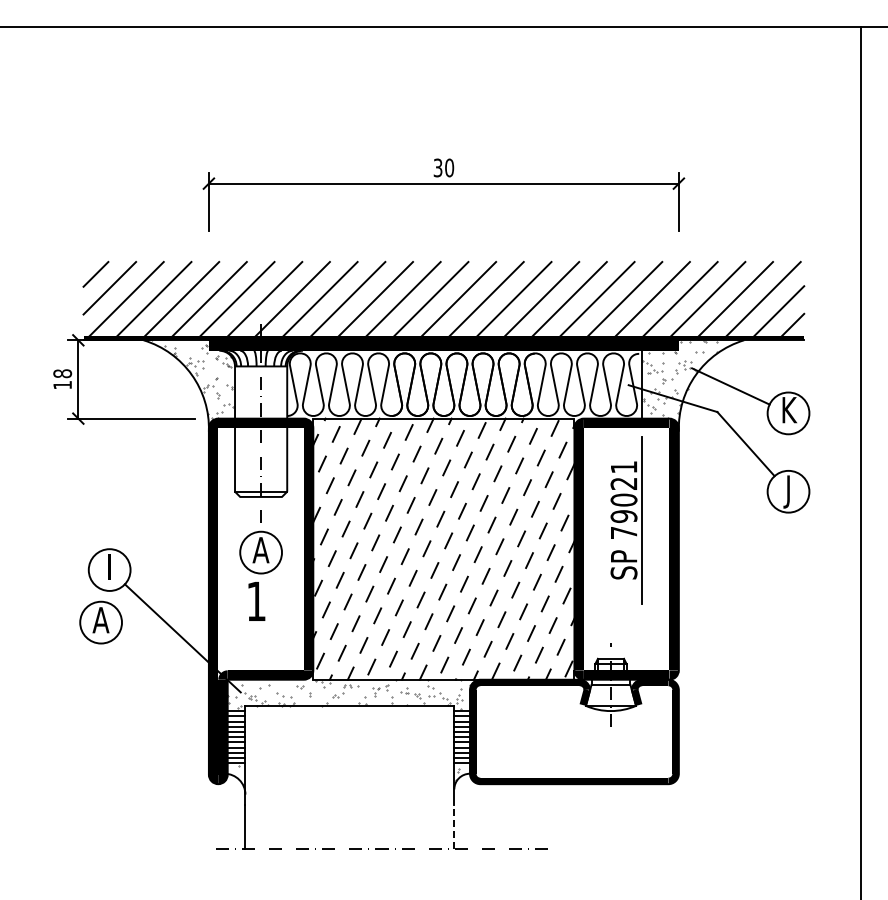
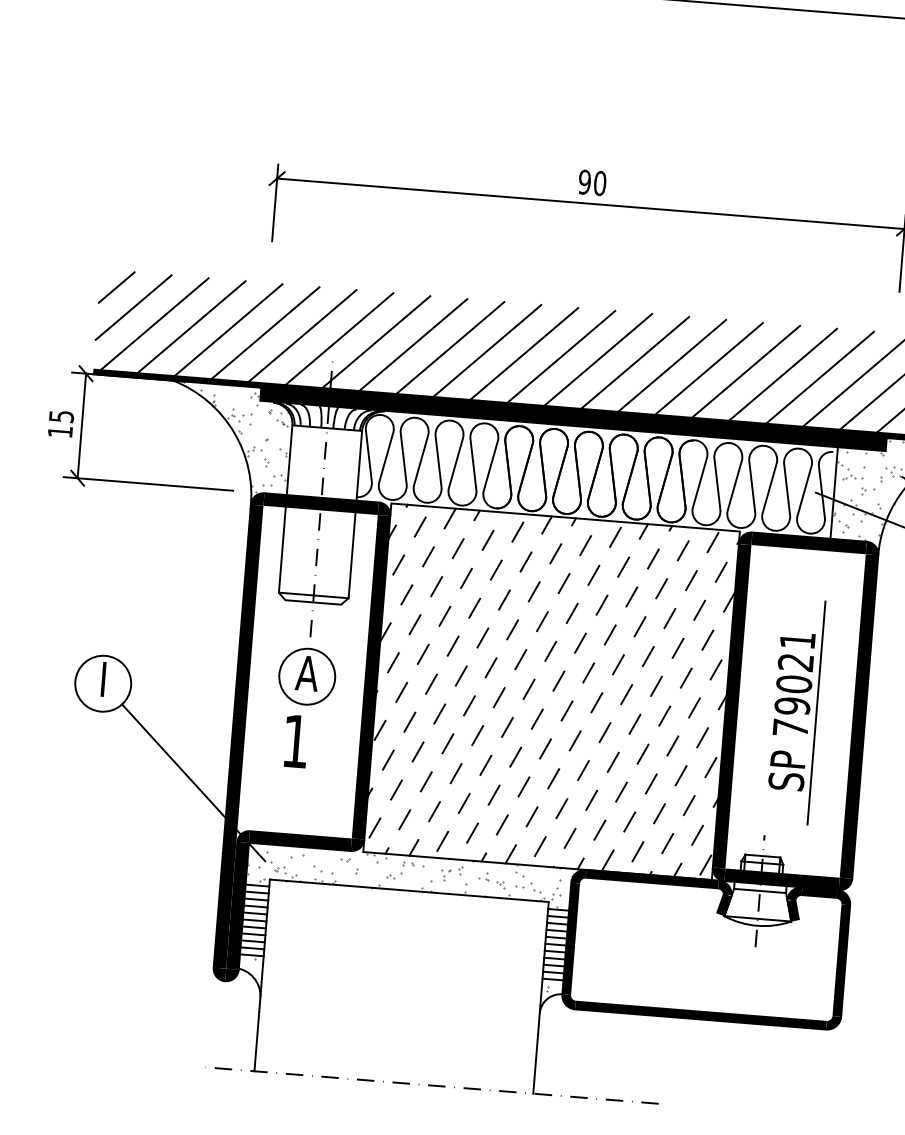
text: (437, 167) -> (584, 181), 30 -> 90
text: (62, 373) -> (61, 416), 18 -> 15
part: (626, 520) -> (795, 711), moved
part: (100, 622) -> (85, 752), removed
line: (454, 826) -> (535, 1063), dashed -> solid

